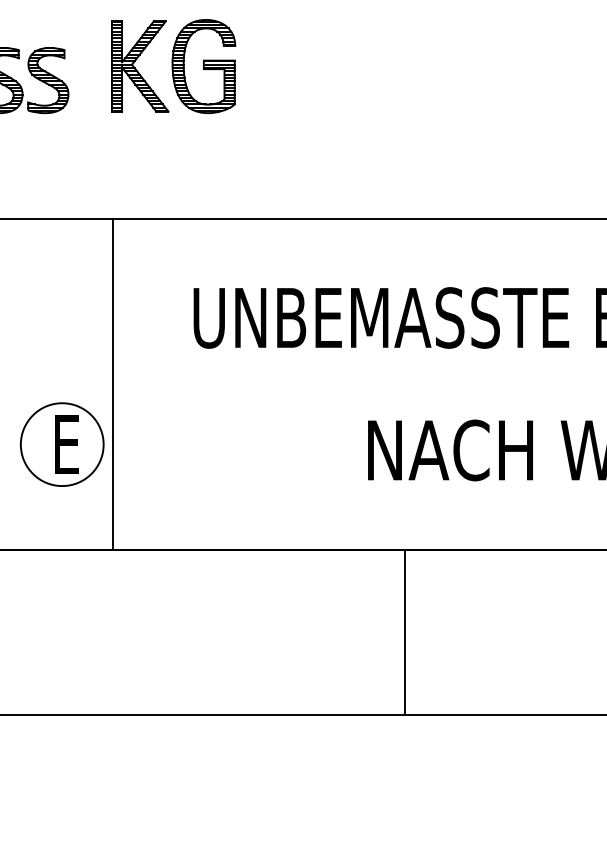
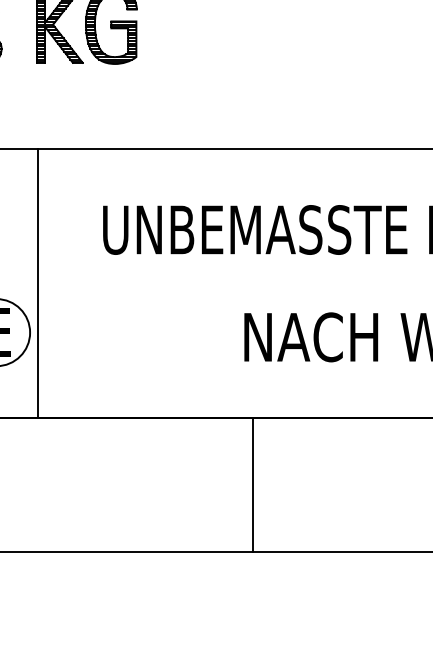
line: (405, 632) -> (252, 484), moved

